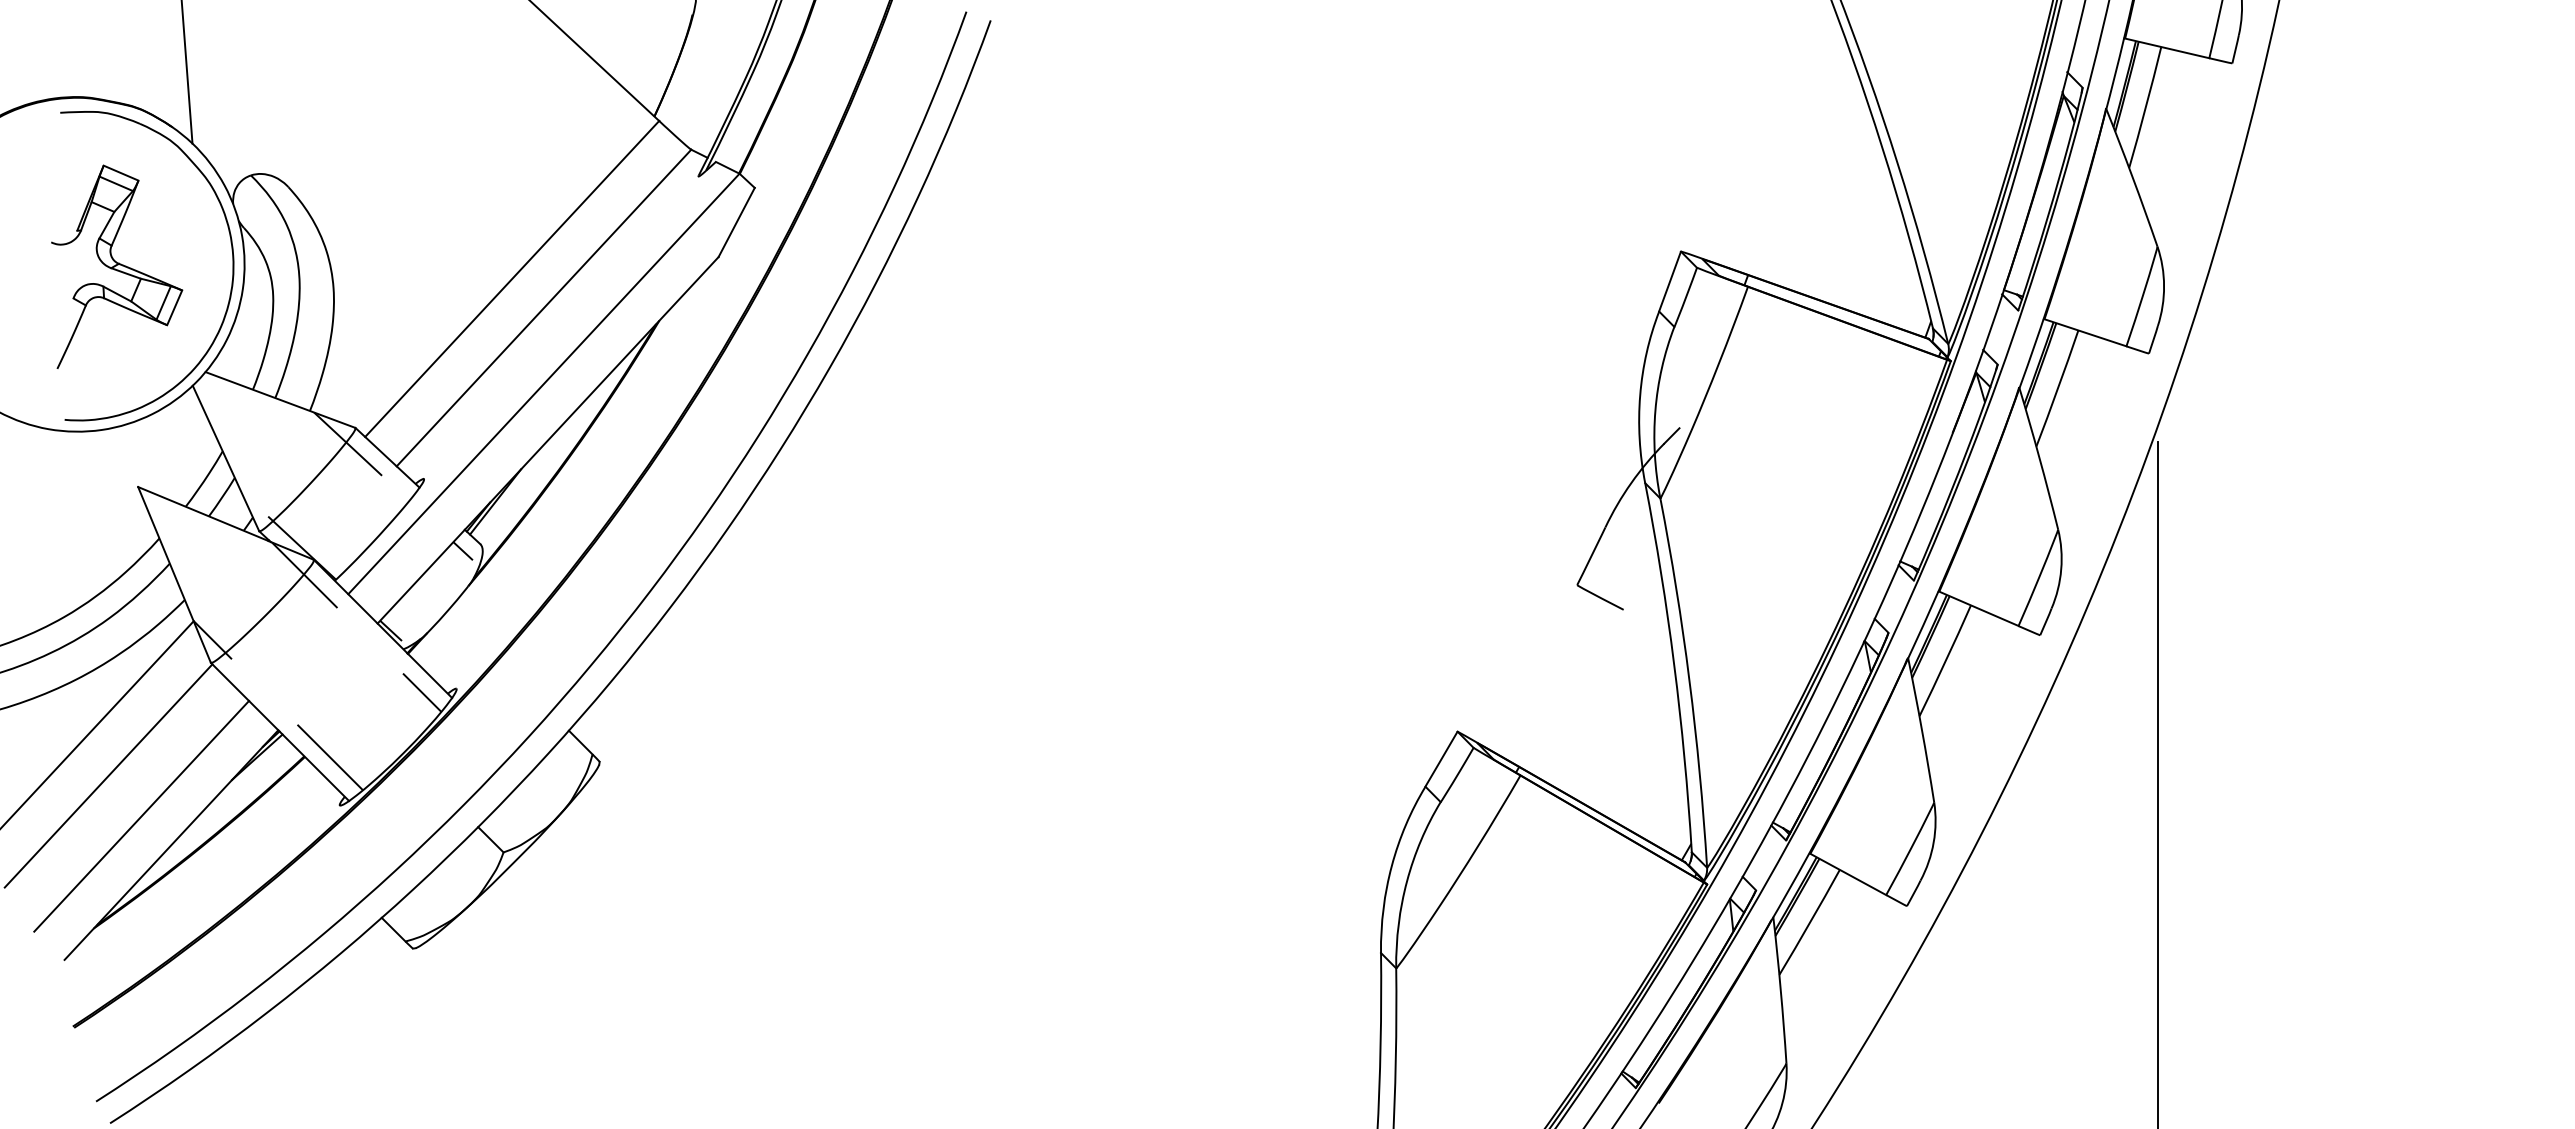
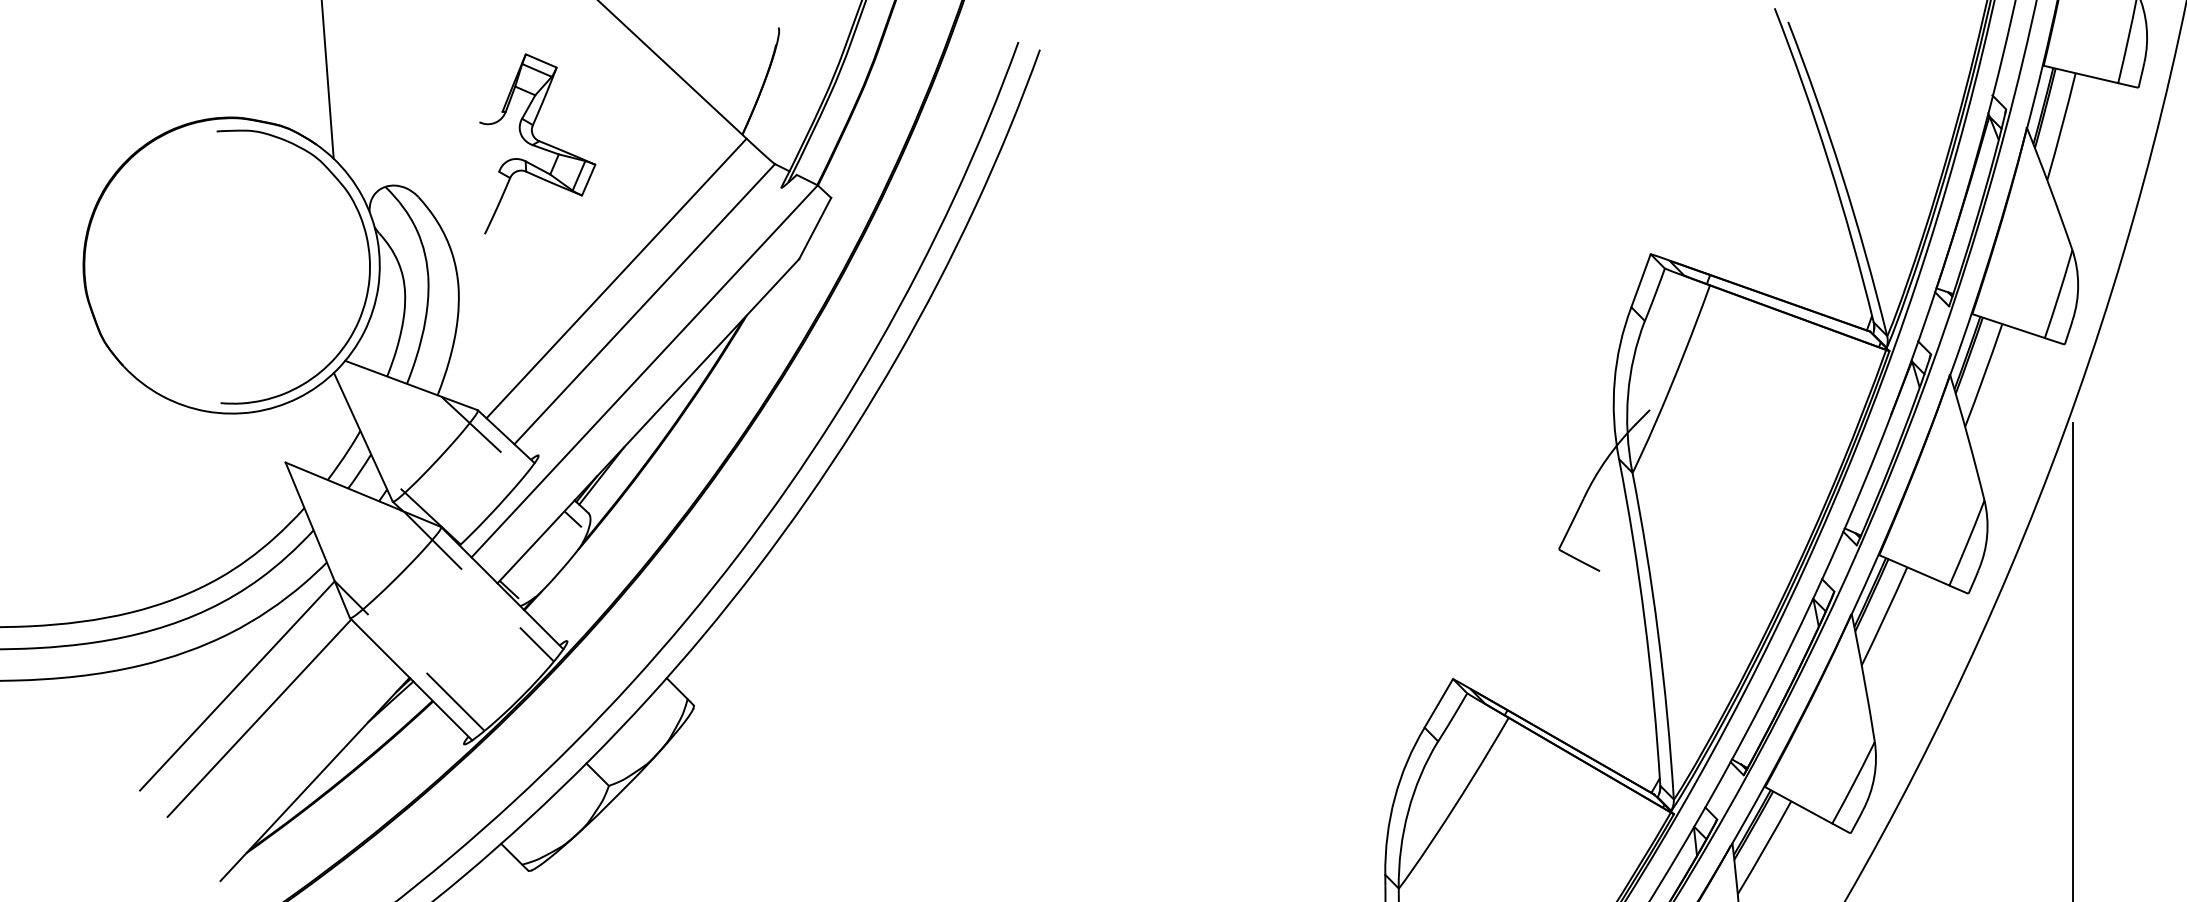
part: (117, 266) -> (538, 143), moved
line: (141, 815) -> (288, 753), removed

